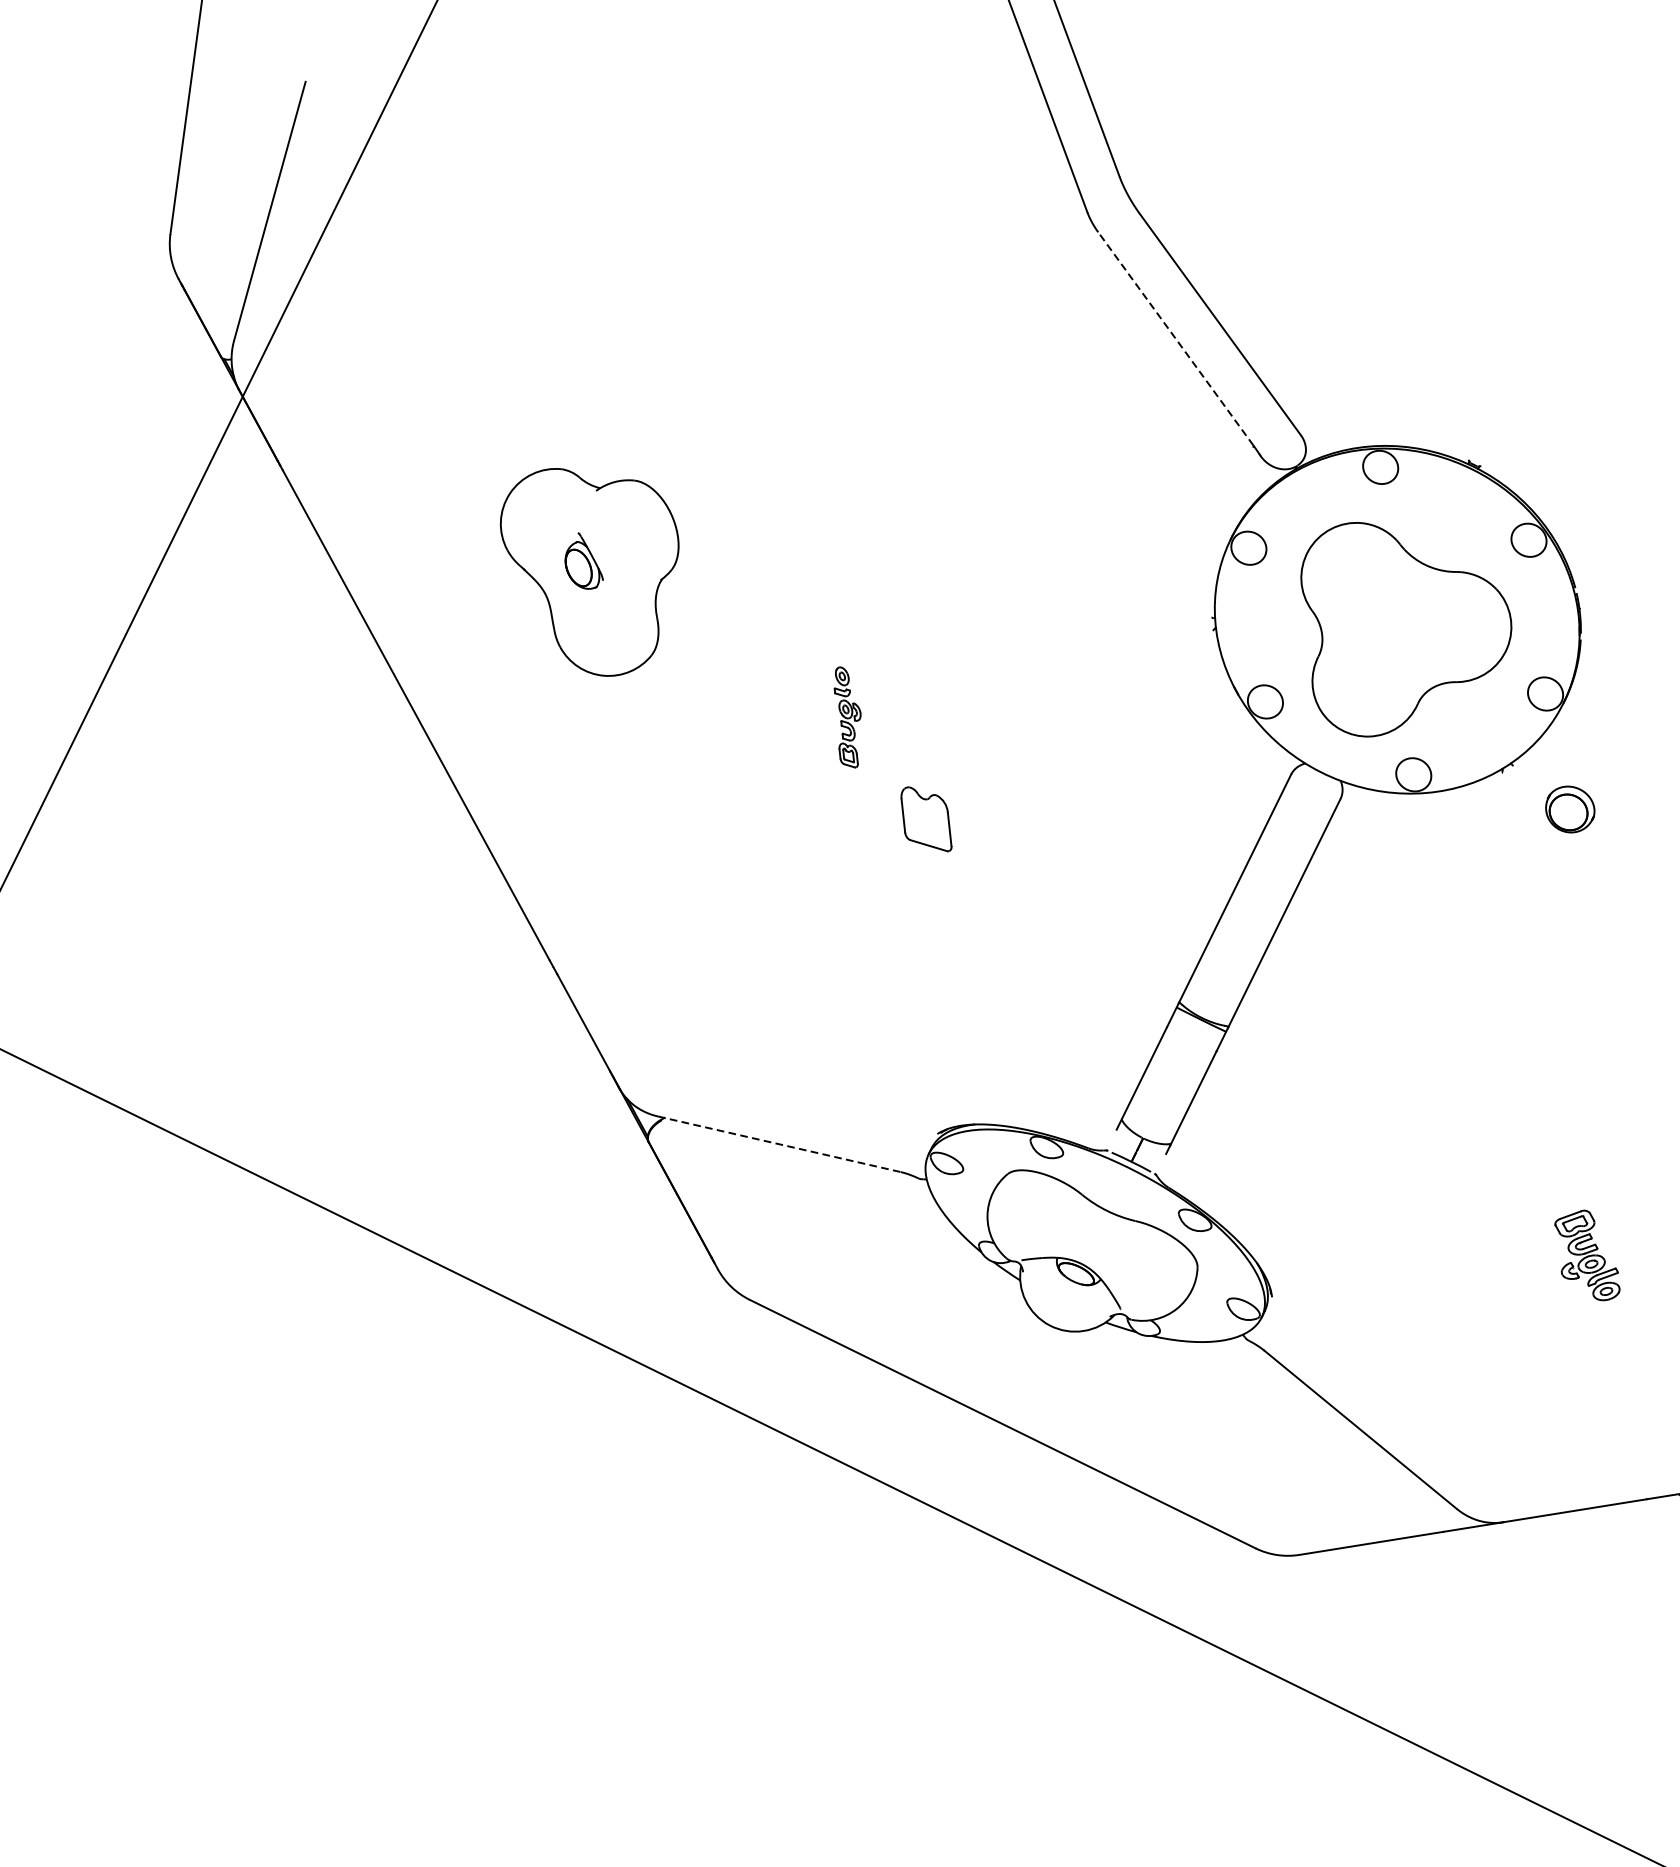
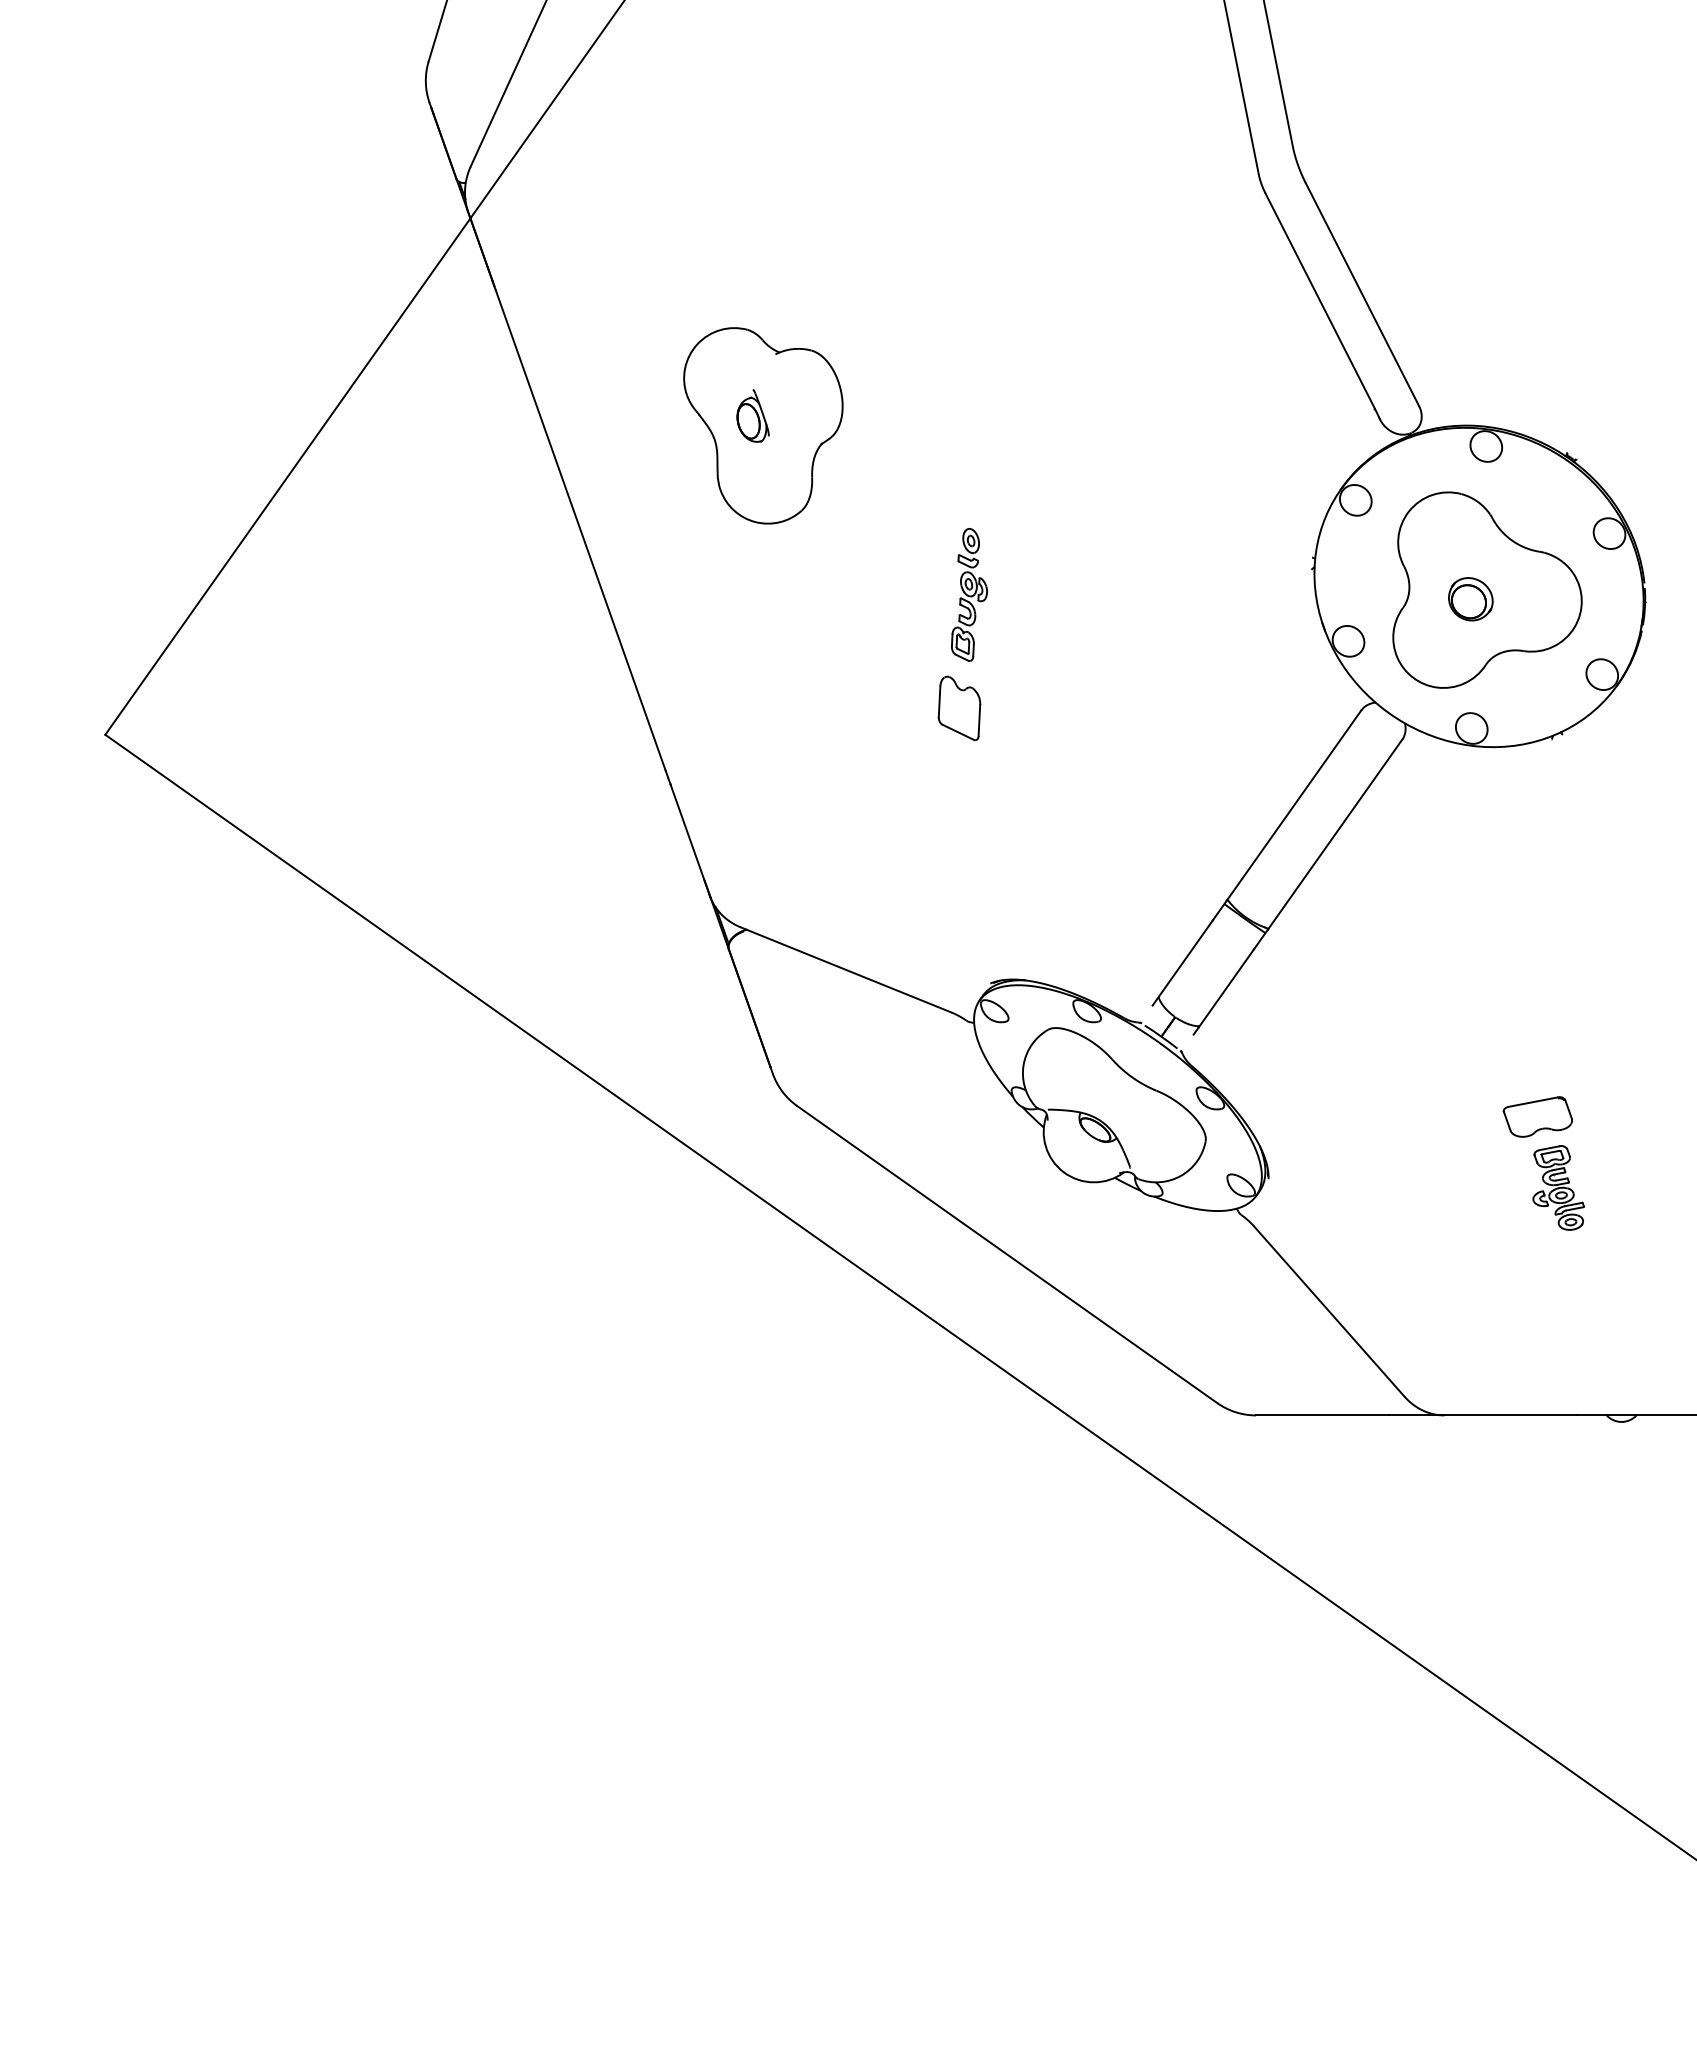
line: (1175, 338) -> (1319, 300), dashed -> solid
part: (847, 716) -> (969, 594), size x1.43
part: (1569, 809) -> (1470, 599), moved
part: (926, 819) -> (959, 708), moved
line: (779, 1144) -> (846, 970), dashed -> solid
part: (1552, 1182) -> (1537, 1116), added

